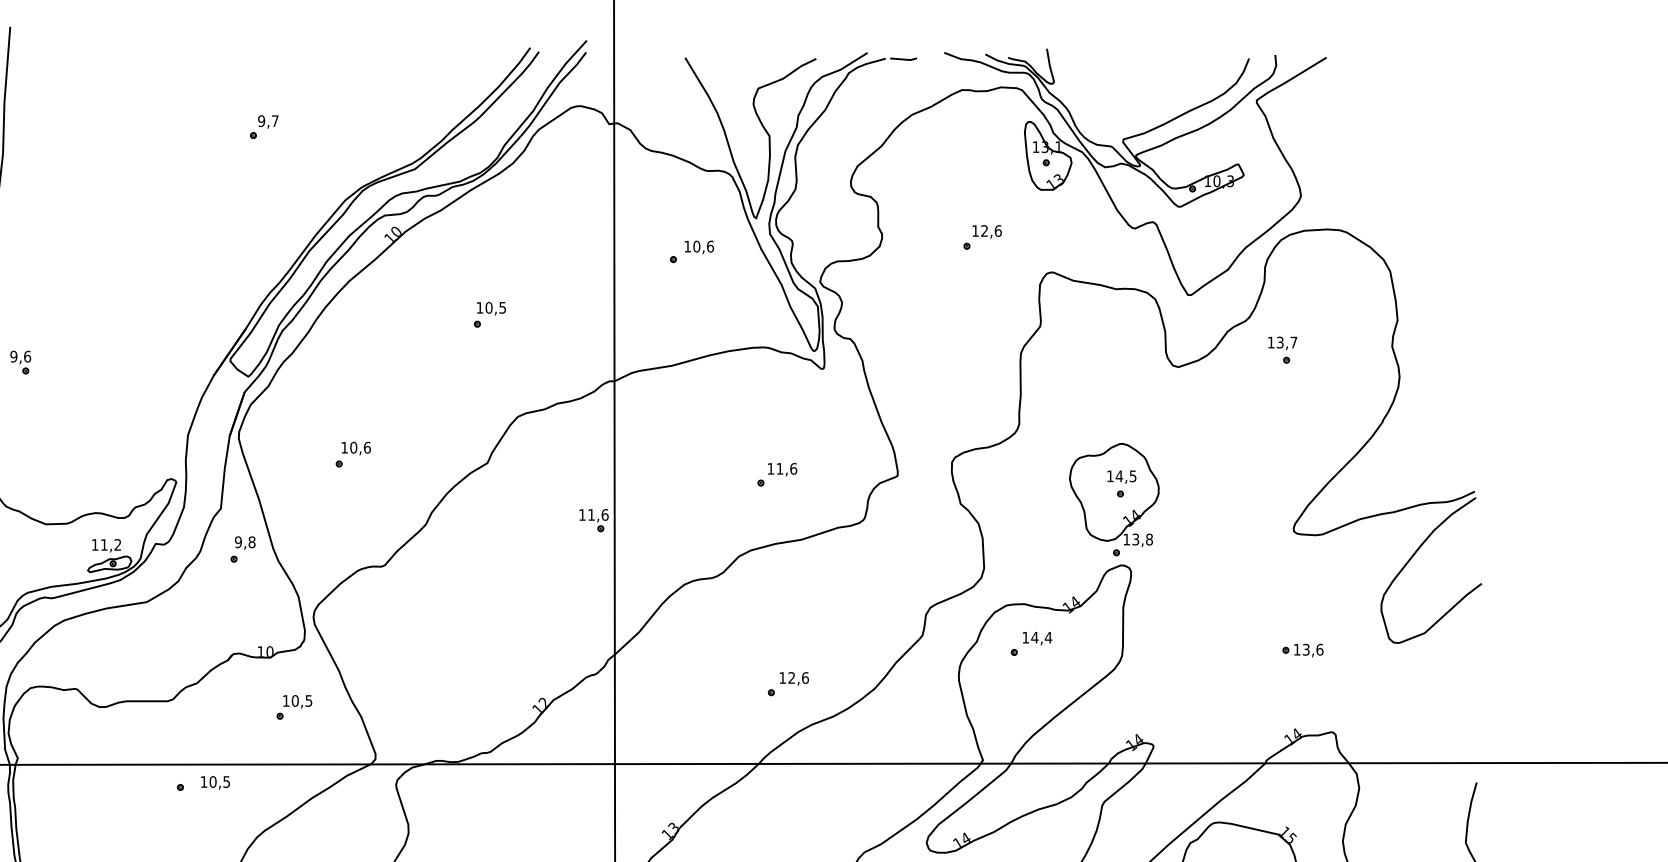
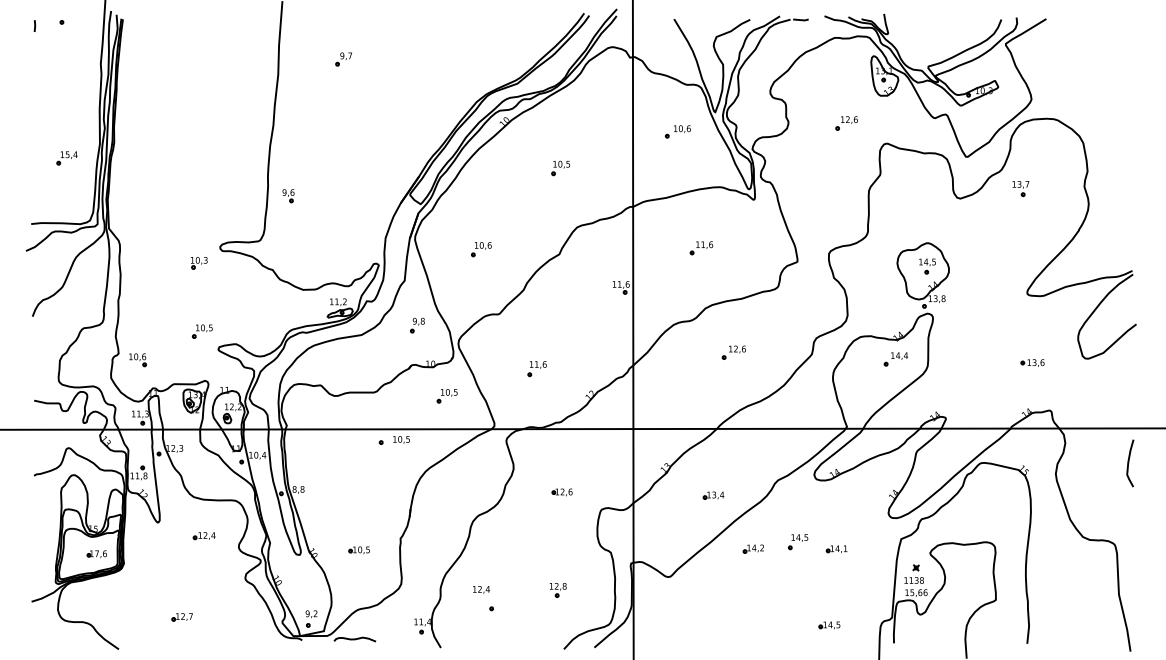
part: (263, 127) -> (343, 59), moved
part: (777, 475) -> (701, 248), moved
part: (242, 549) -> (417, 325), moved
part: (1030, 644) -> (895, 359), moved
part: (448, 661) -> (536, 369), added
part: (787, 683) -> (733, 352), moved

